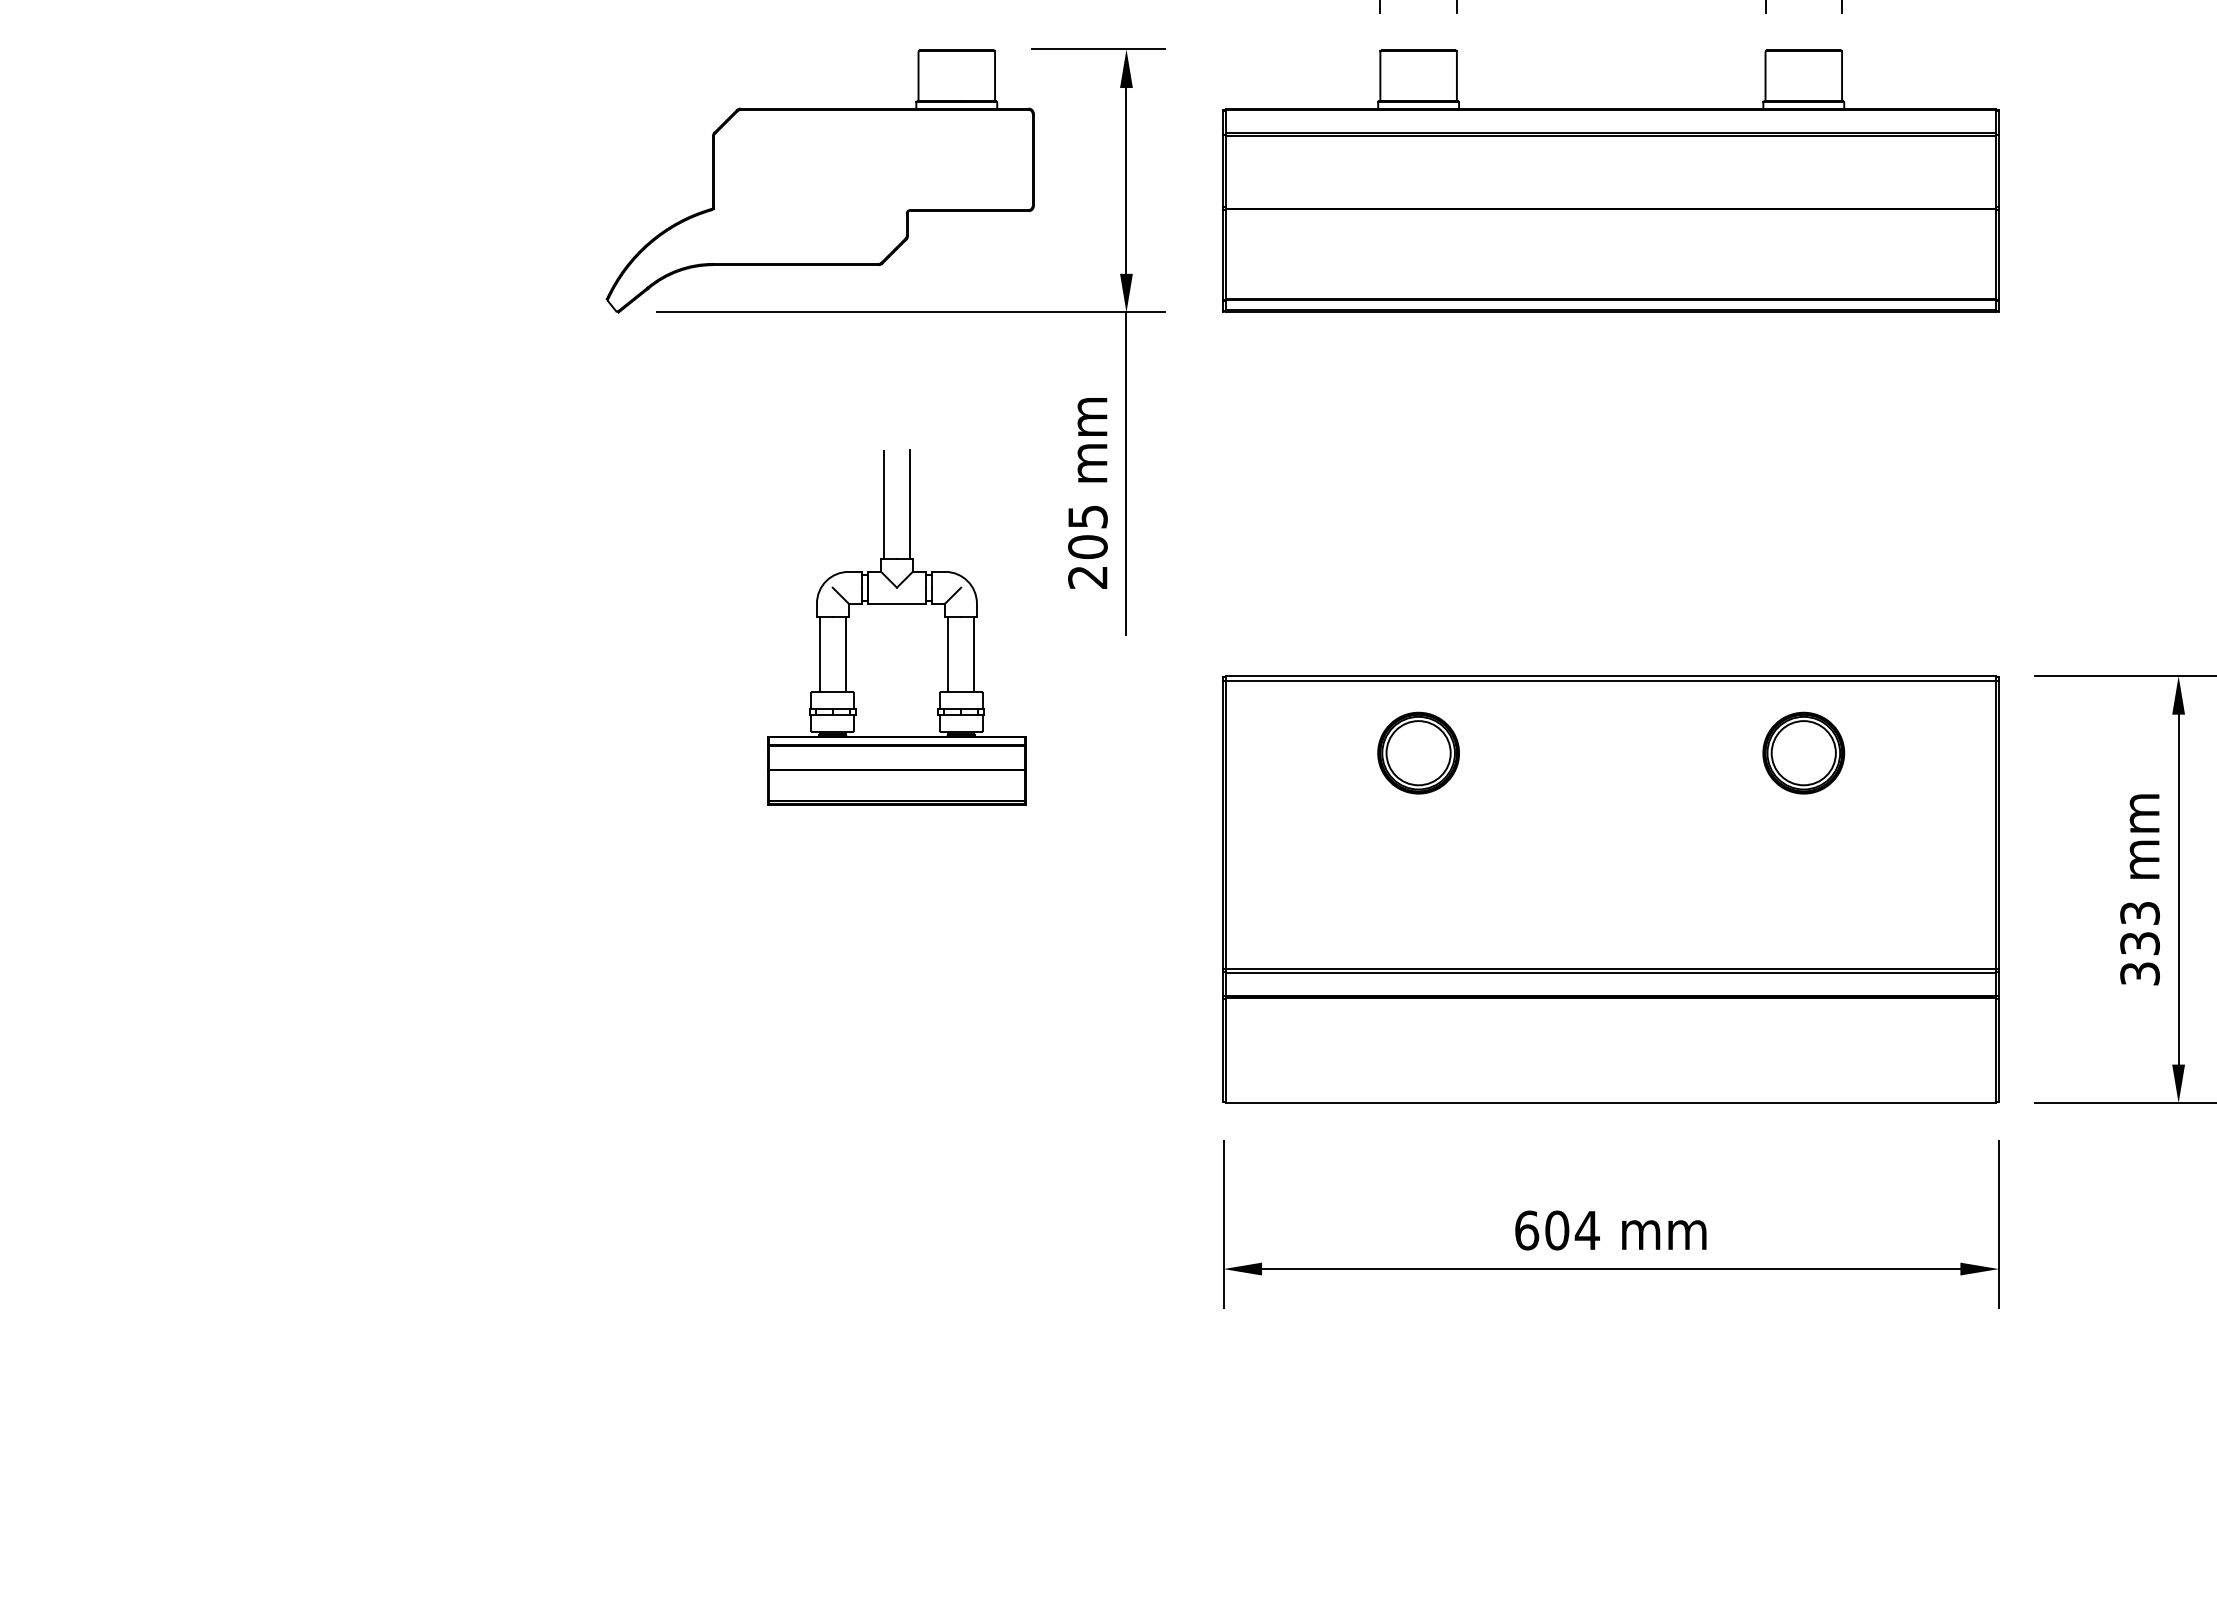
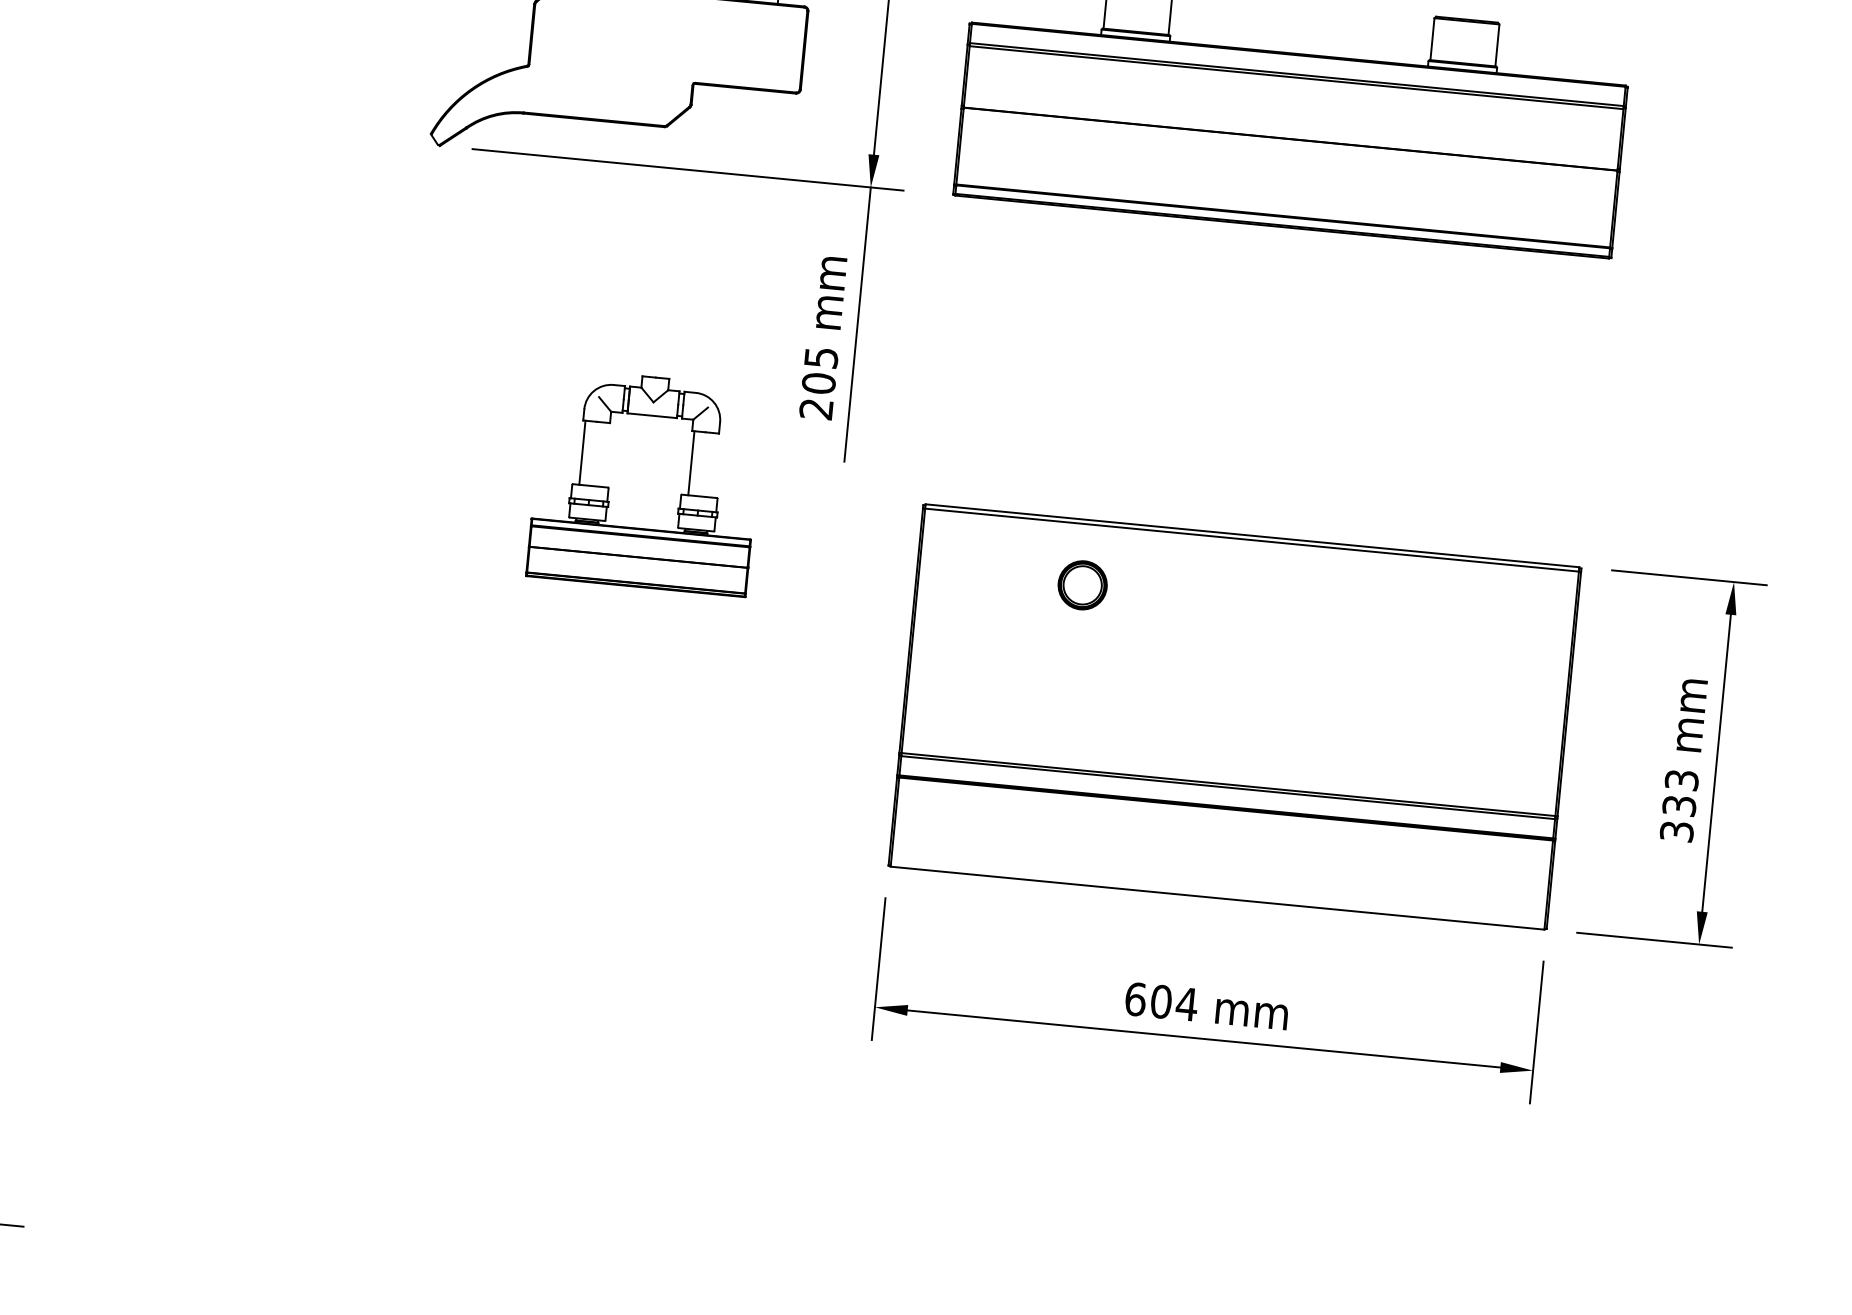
line: (883, 504) -> (648, 330), removed
line: (910, 504) -> (671, 332), removed
line: (845, 654) -> (604, 454), removed
line: (974, 654) -> (713, 465), removed
part: (1418, 752) -> (1082, 584), size x0.7
part: (1803, 752) -> (1409, 616), removed

